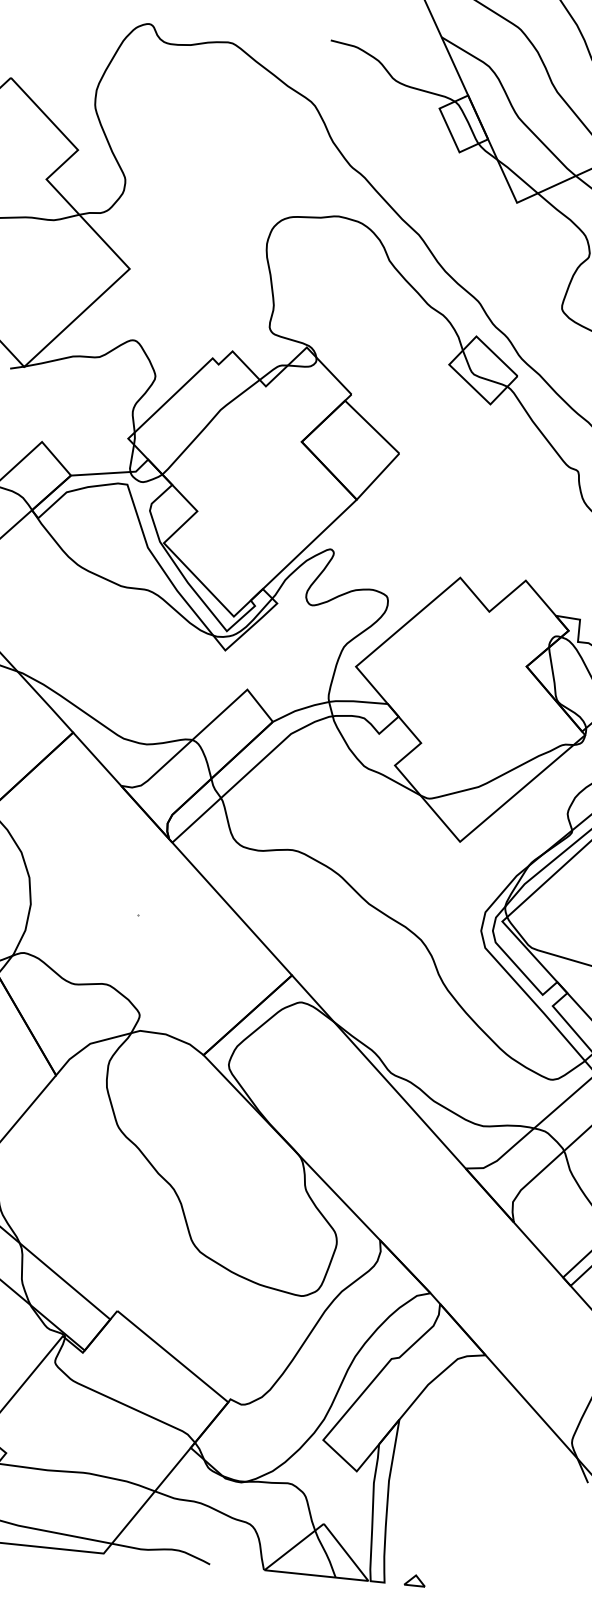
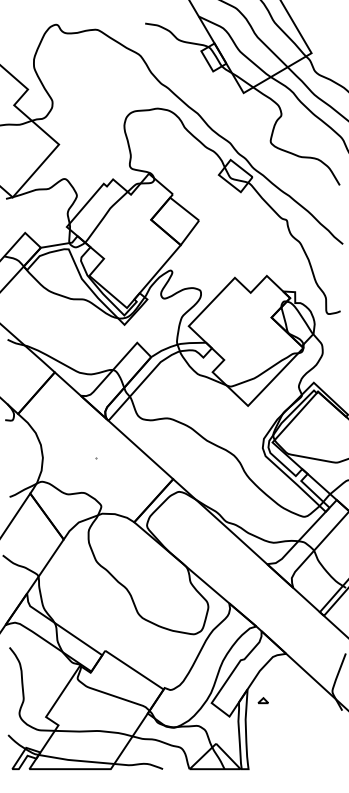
part: (413, 1580) -> (262, 700), moved

